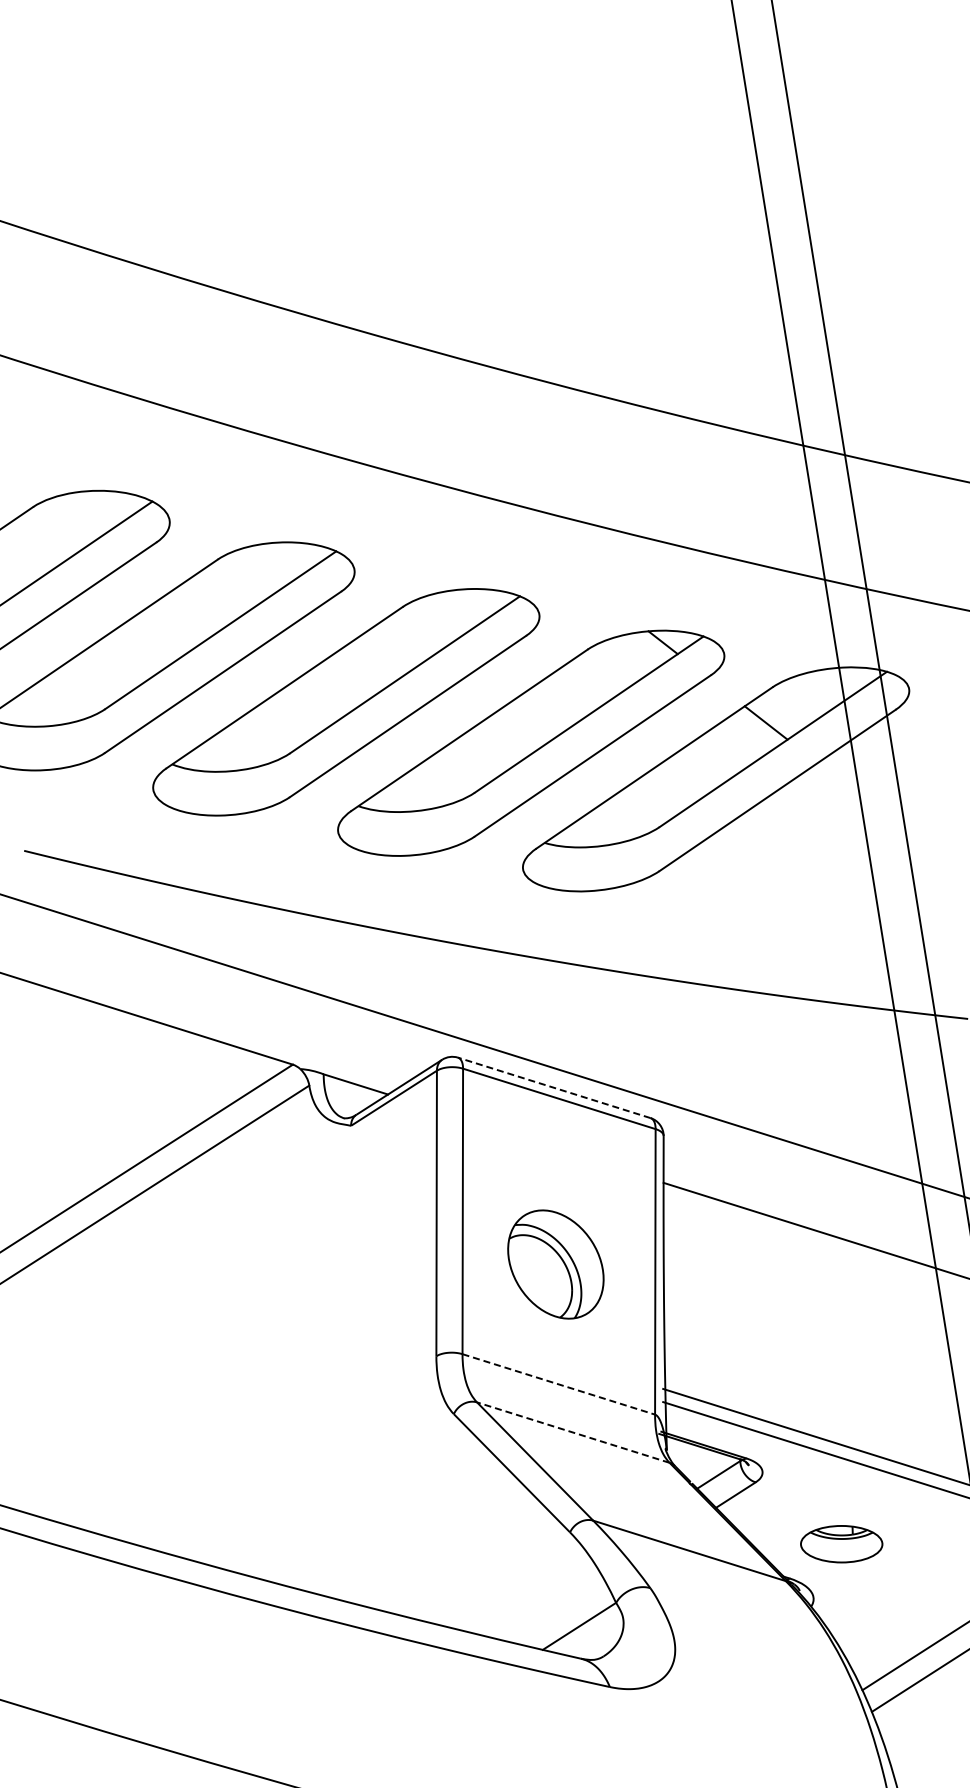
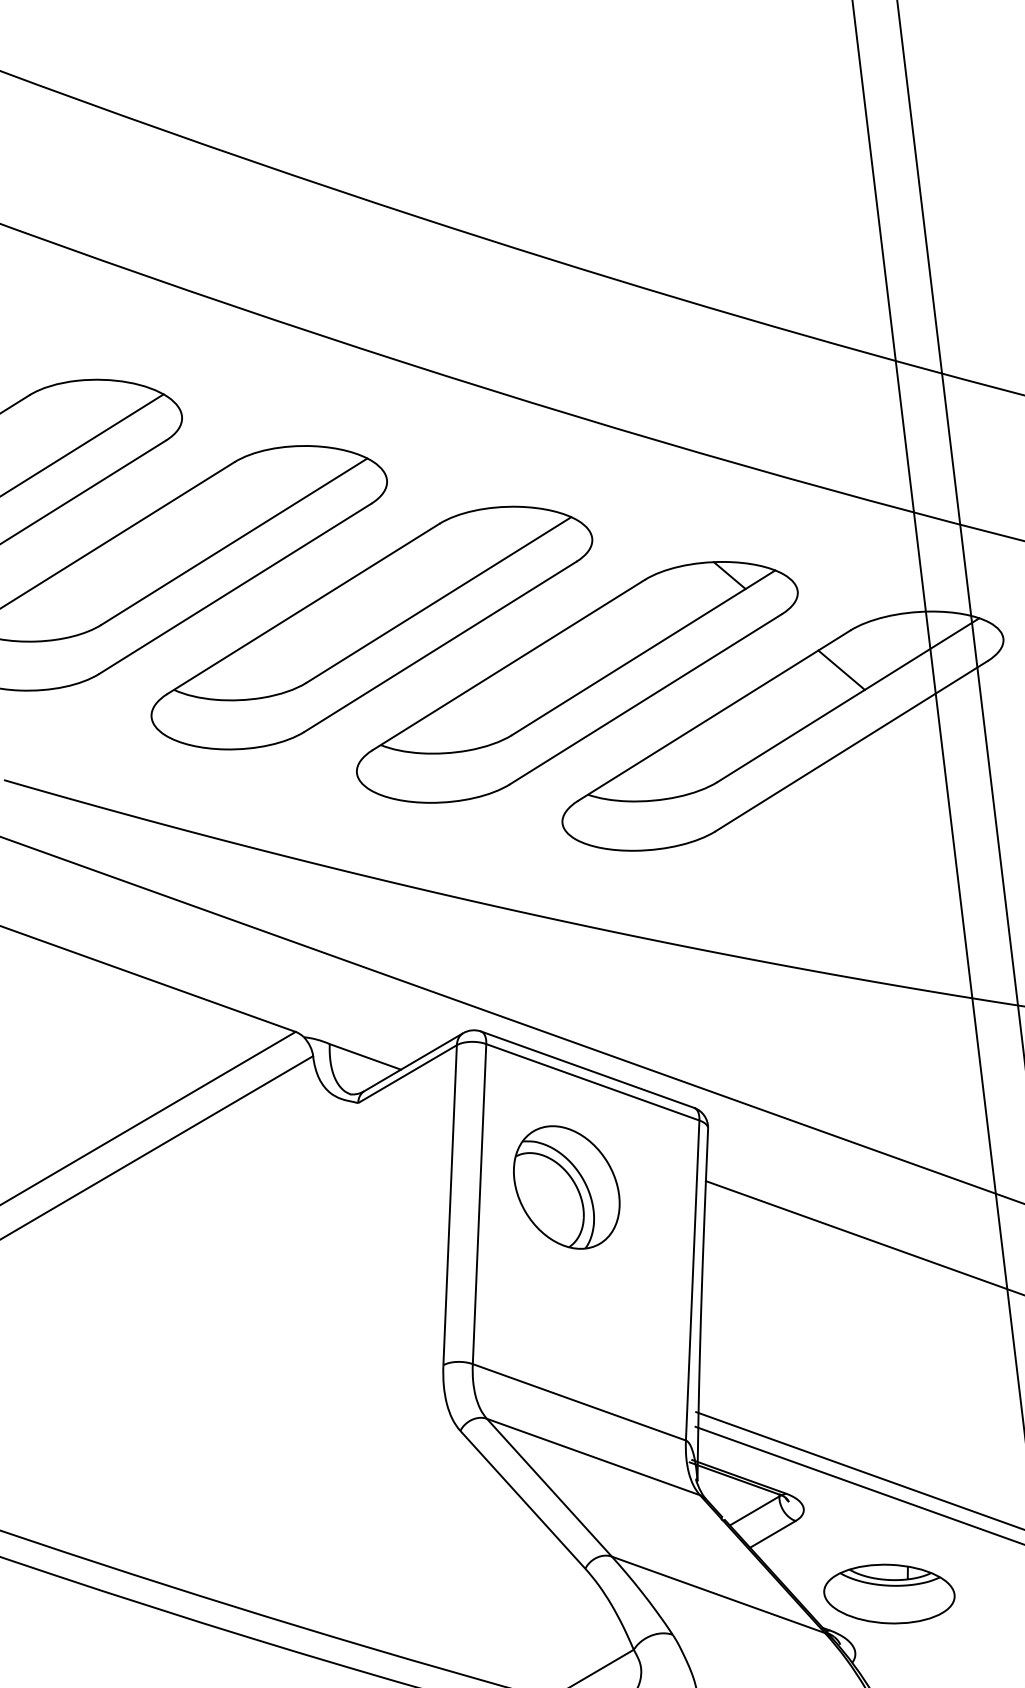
line: (554, 1087) -> (587, 1069), dashed -> solid
part: (555, 1264) -> (566, 1187), moved
line: (558, 1384) -> (579, 1402), dashed -> solid
line: (573, 1432) -> (593, 1456), dashed -> solid
part: (841, 1544) -> (889, 1594), size x1.43

